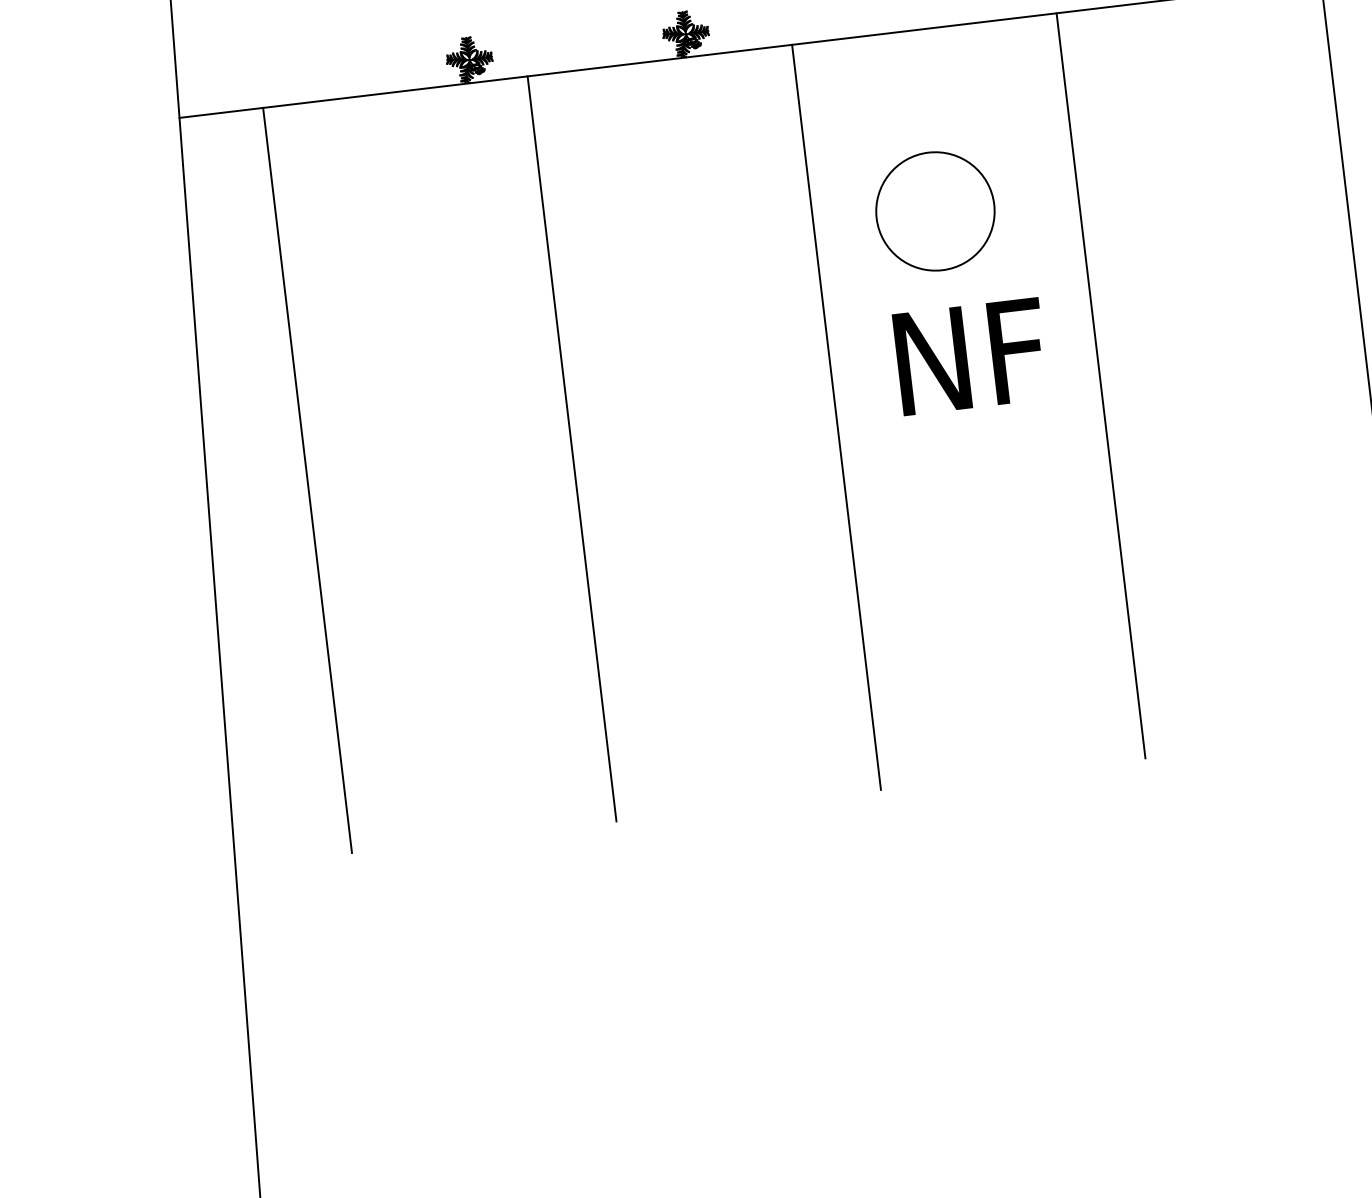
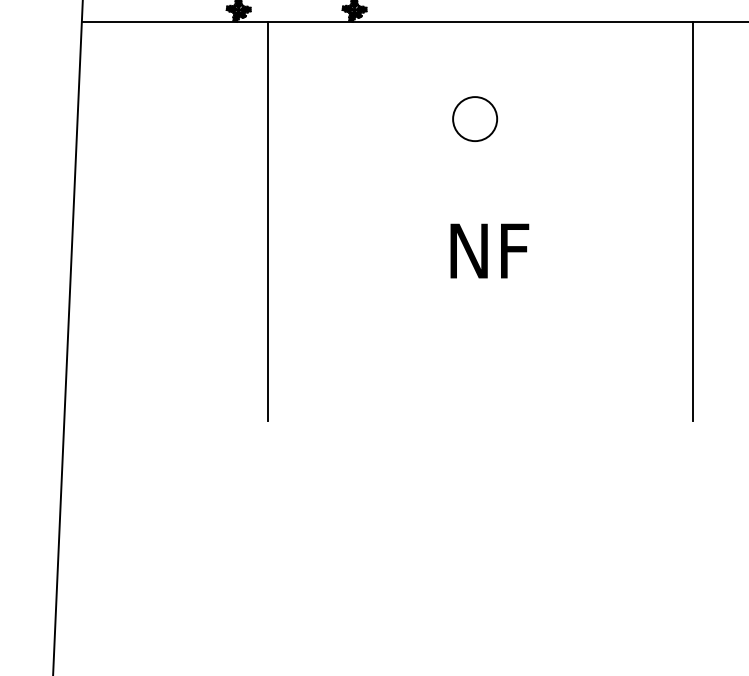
circle: (934, 210) -> (474, 118), size x0.7
text: (970, 355) -> (489, 250), moved
line: (1100, 385) -> (551, 221), removed
line: (835, 417) -> (409, 221), removed
line: (307, 480) -> (126, 221), removed

